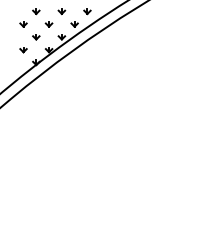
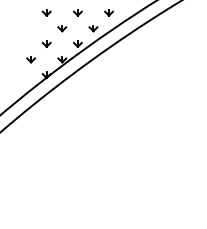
part: (23, 24) -> (31, 28), removed

